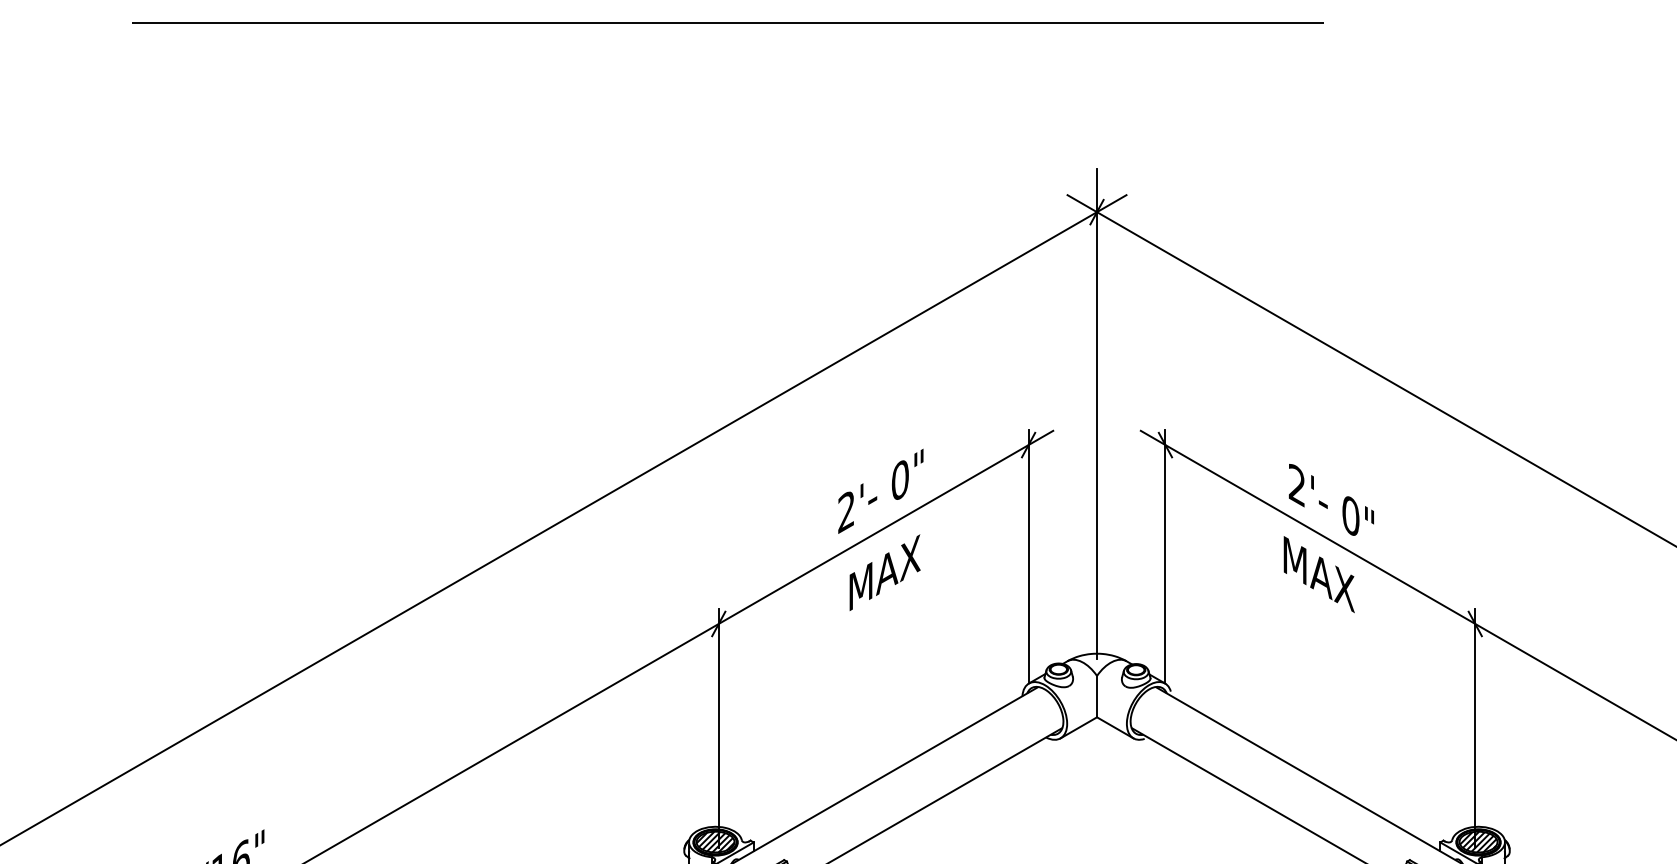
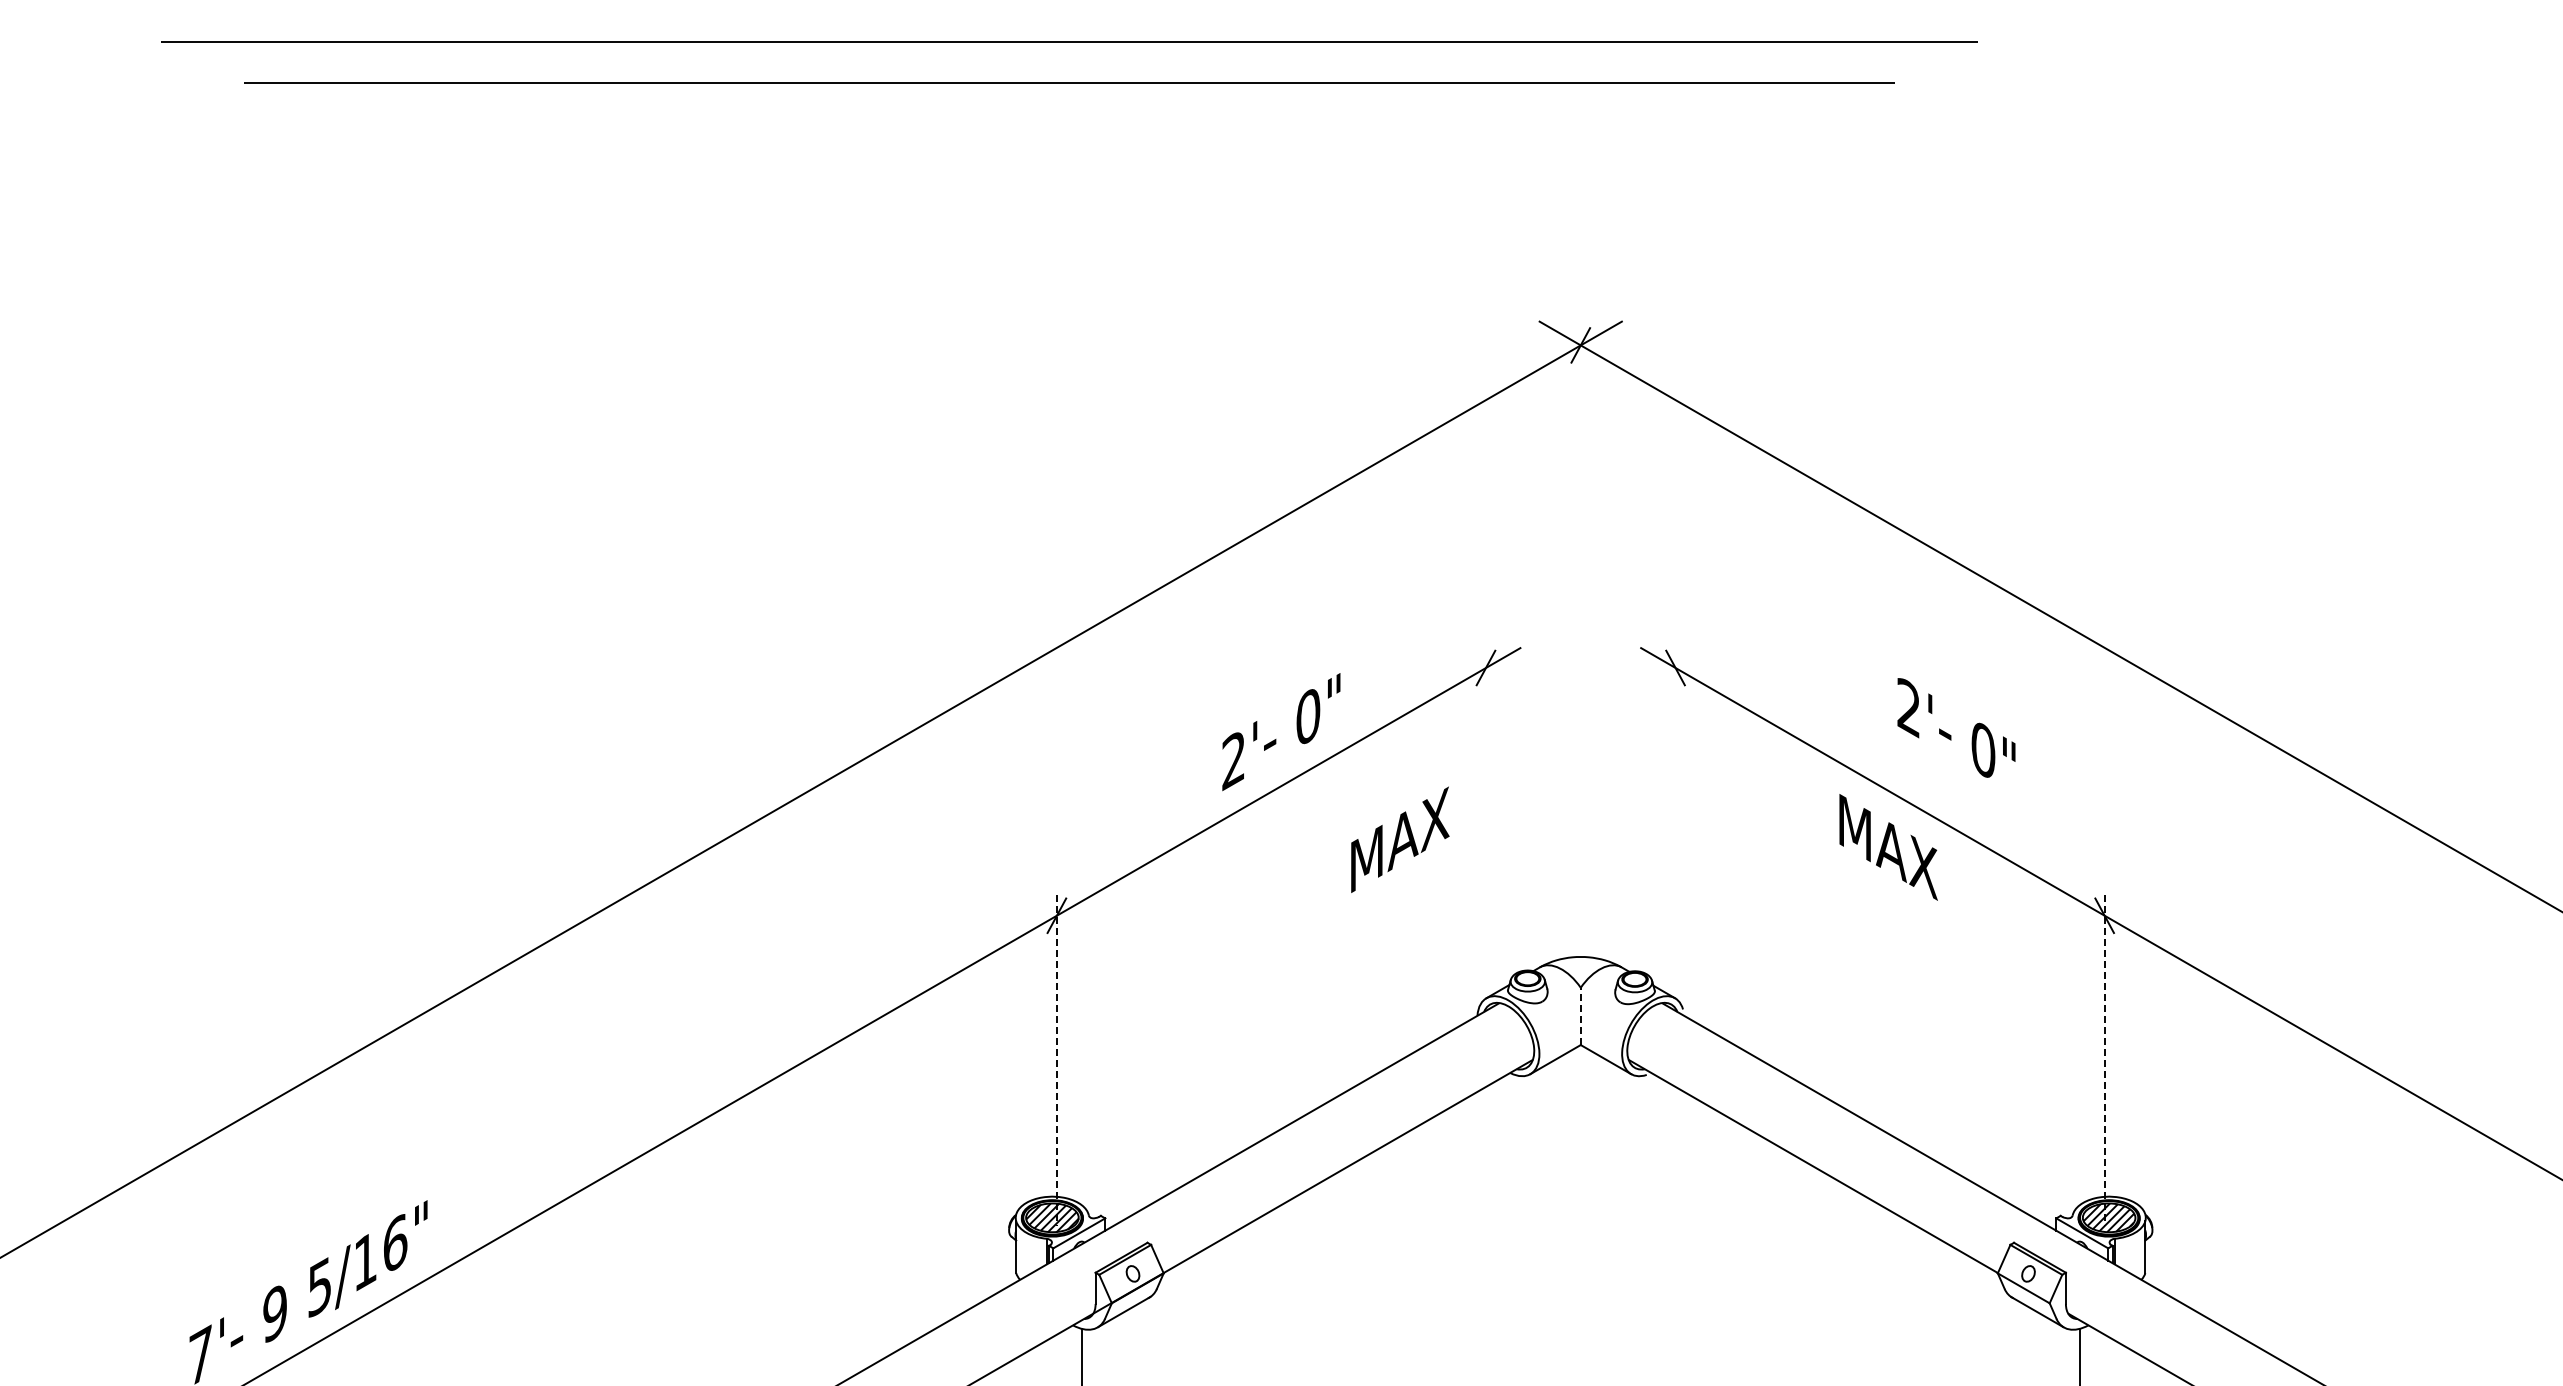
line: (1096, 412) -> (1580, 623), removed
text: (1331, 499) -> (1956, 727), moved
line: (1028, 555) -> (1485, 821), removed
line: (1165, 555) -> (1675, 821), removed
text: (885, 572) -> (1400, 839), moved
line: (1096, 696) -> (1580, 1016), solid -> dashed
line: (718, 728) -> (1056, 1060), solid -> dashed
line: (1475, 728) -> (2104, 1060), solid -> dashed

